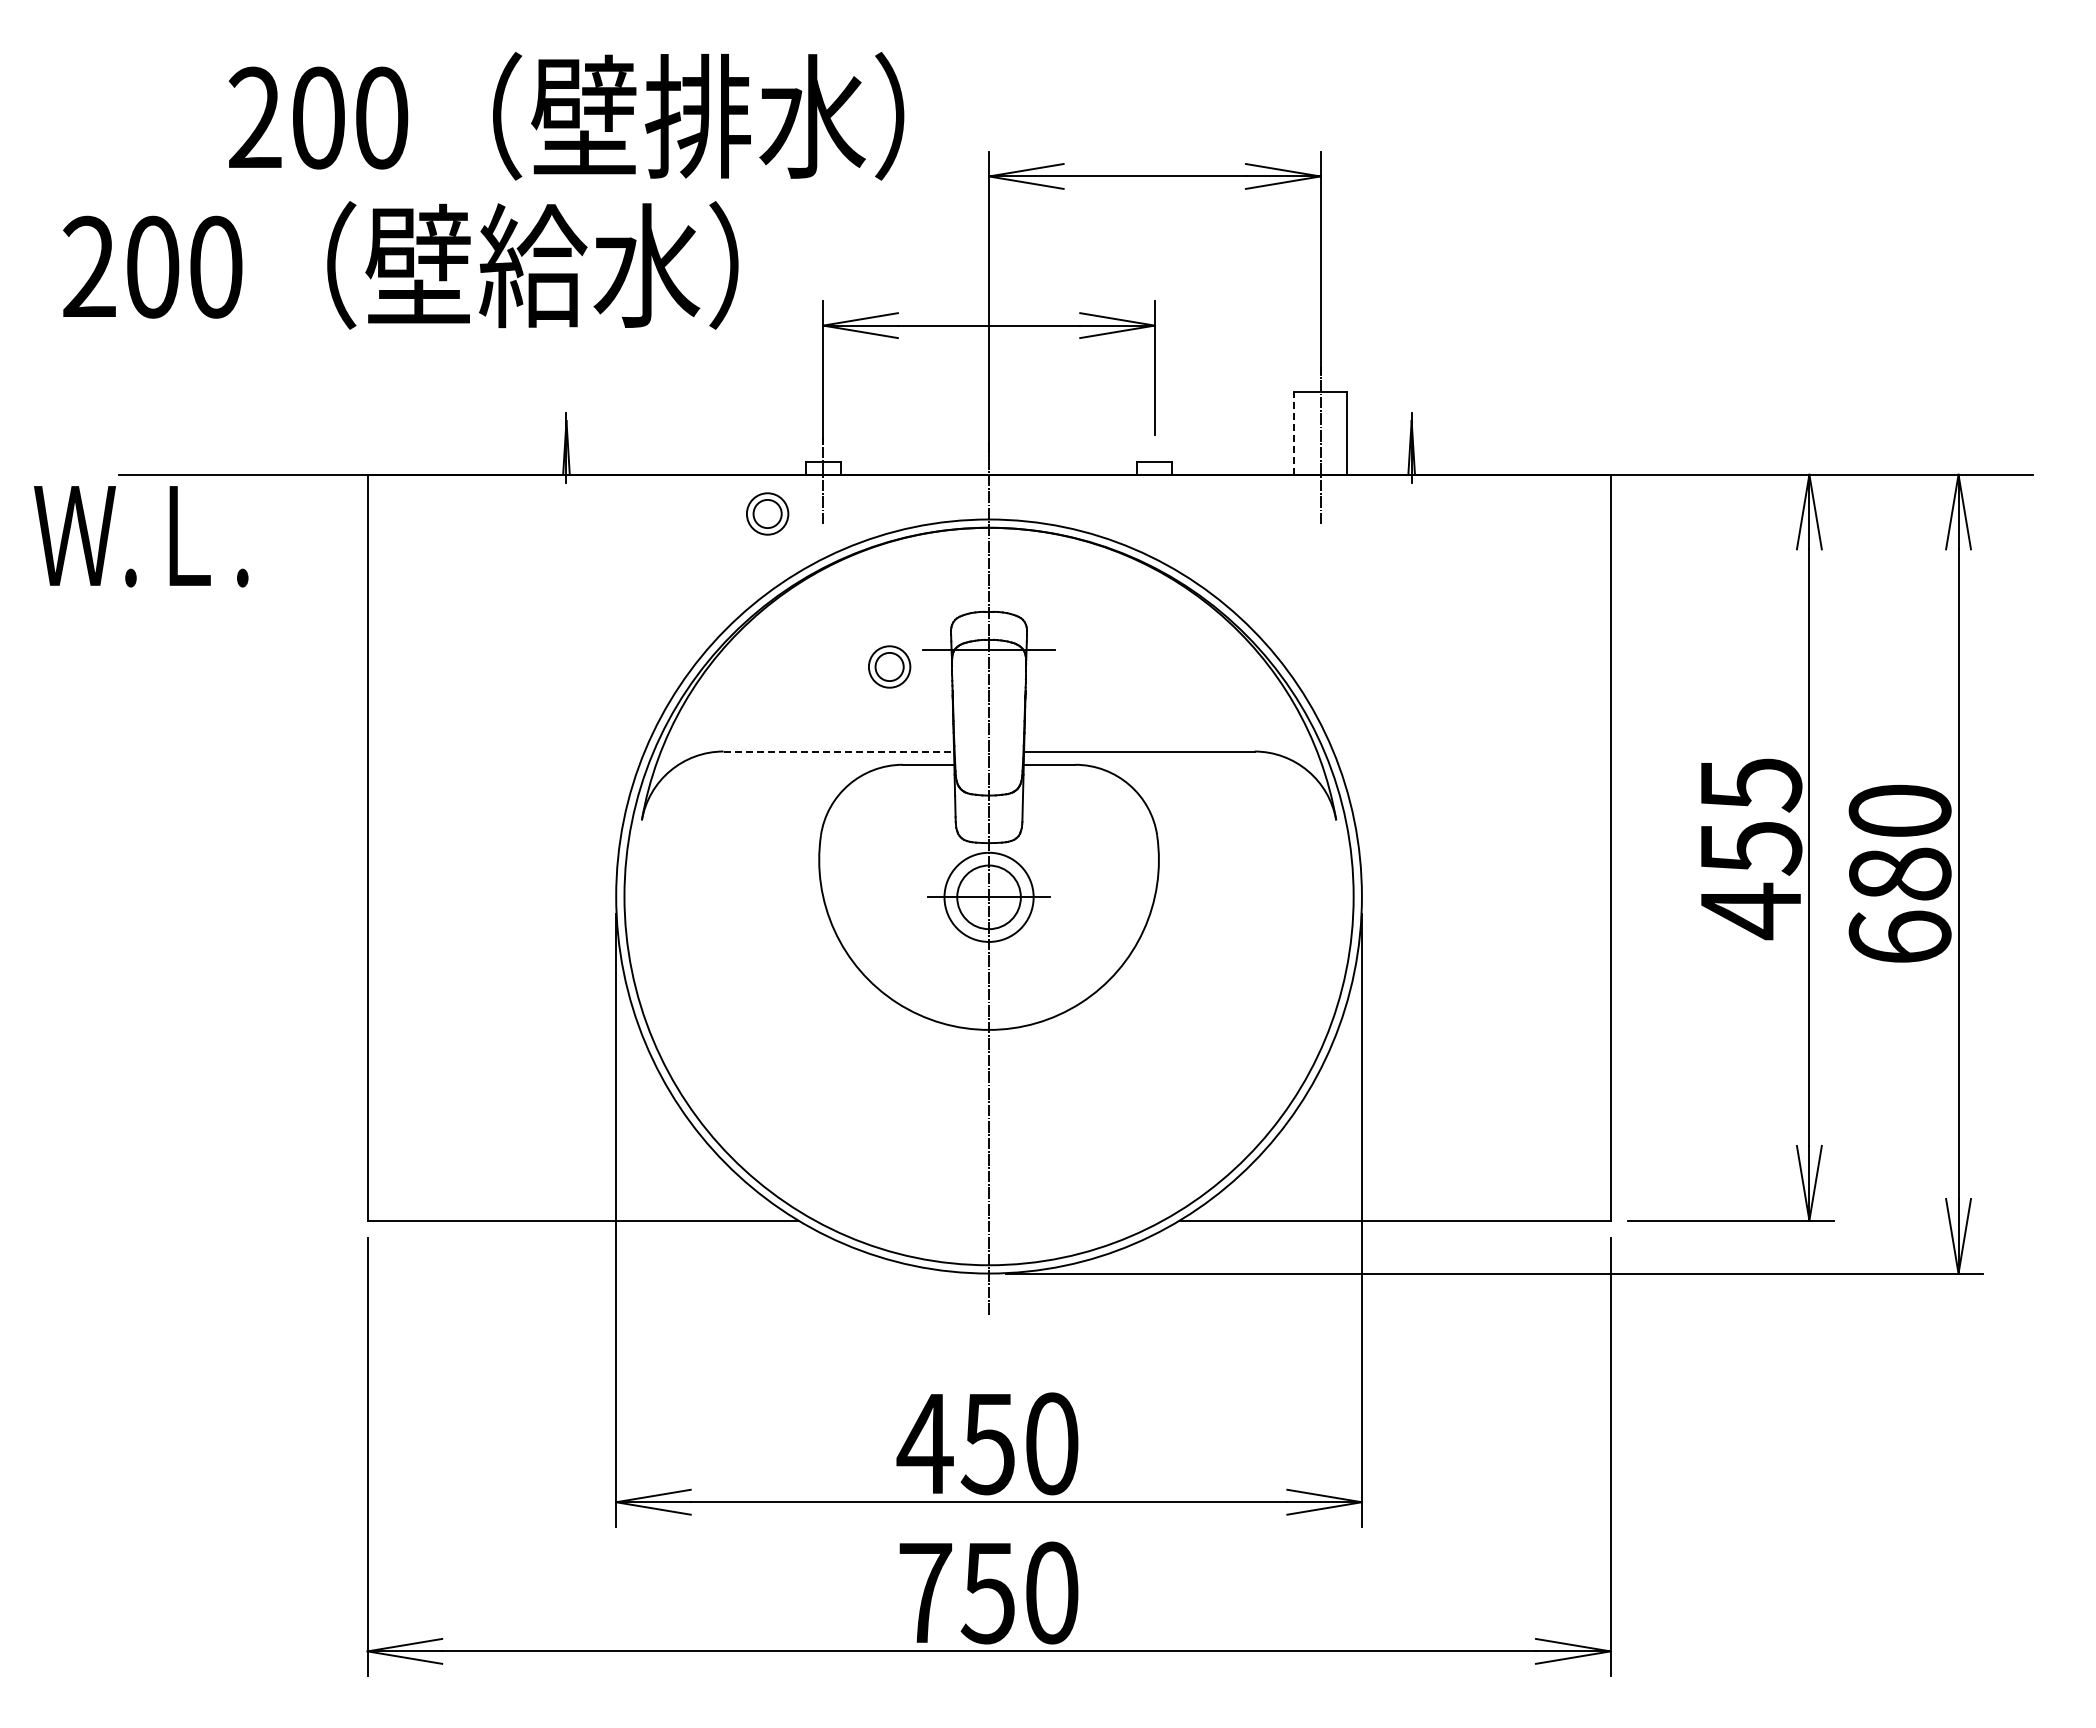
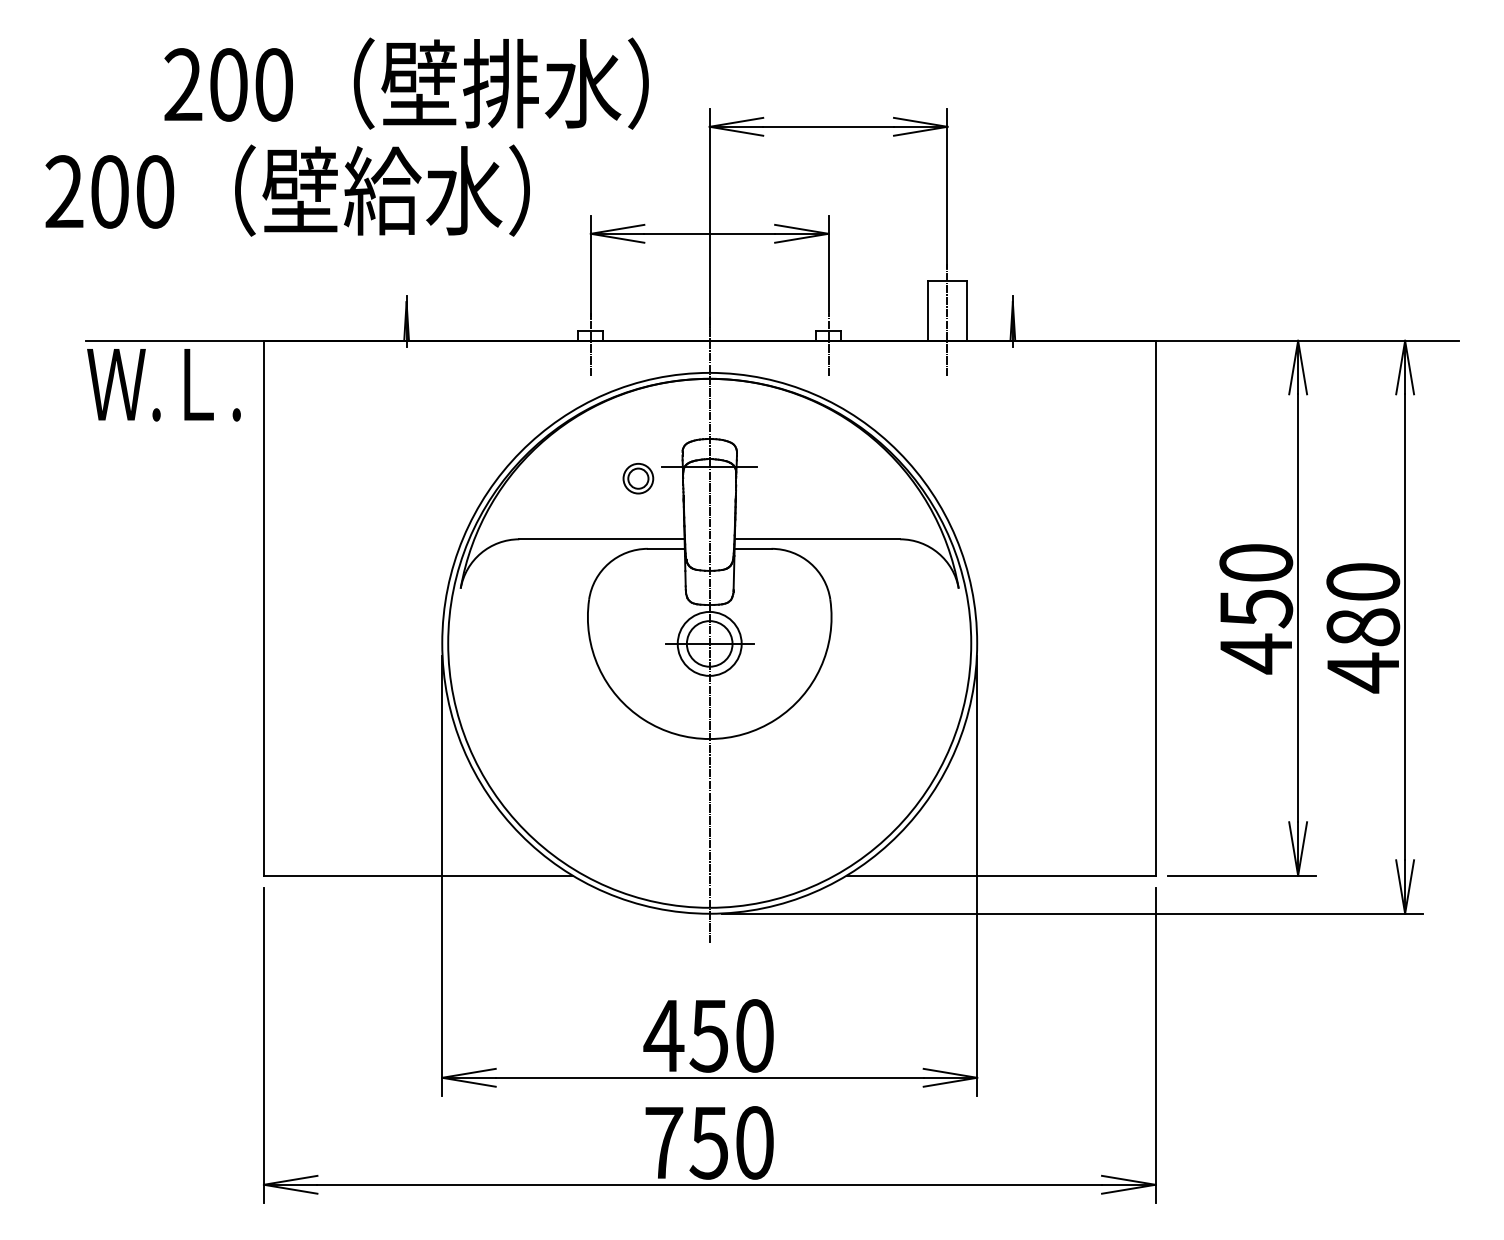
line: (1294, 432) -> (928, 310), dashed -> solid
line: (1154, 480) -> (828, 344), added
part: (767, 513) -> (550, 368), removed
text: (141, 536) -> (164, 385), moved
line: (839, 751) -> (602, 539), dashed -> solid
text: (1750, 785) -> (1255, 563), 455 -> 450
text: (1899, 937) -> (1362, 672), 680 -> 480

